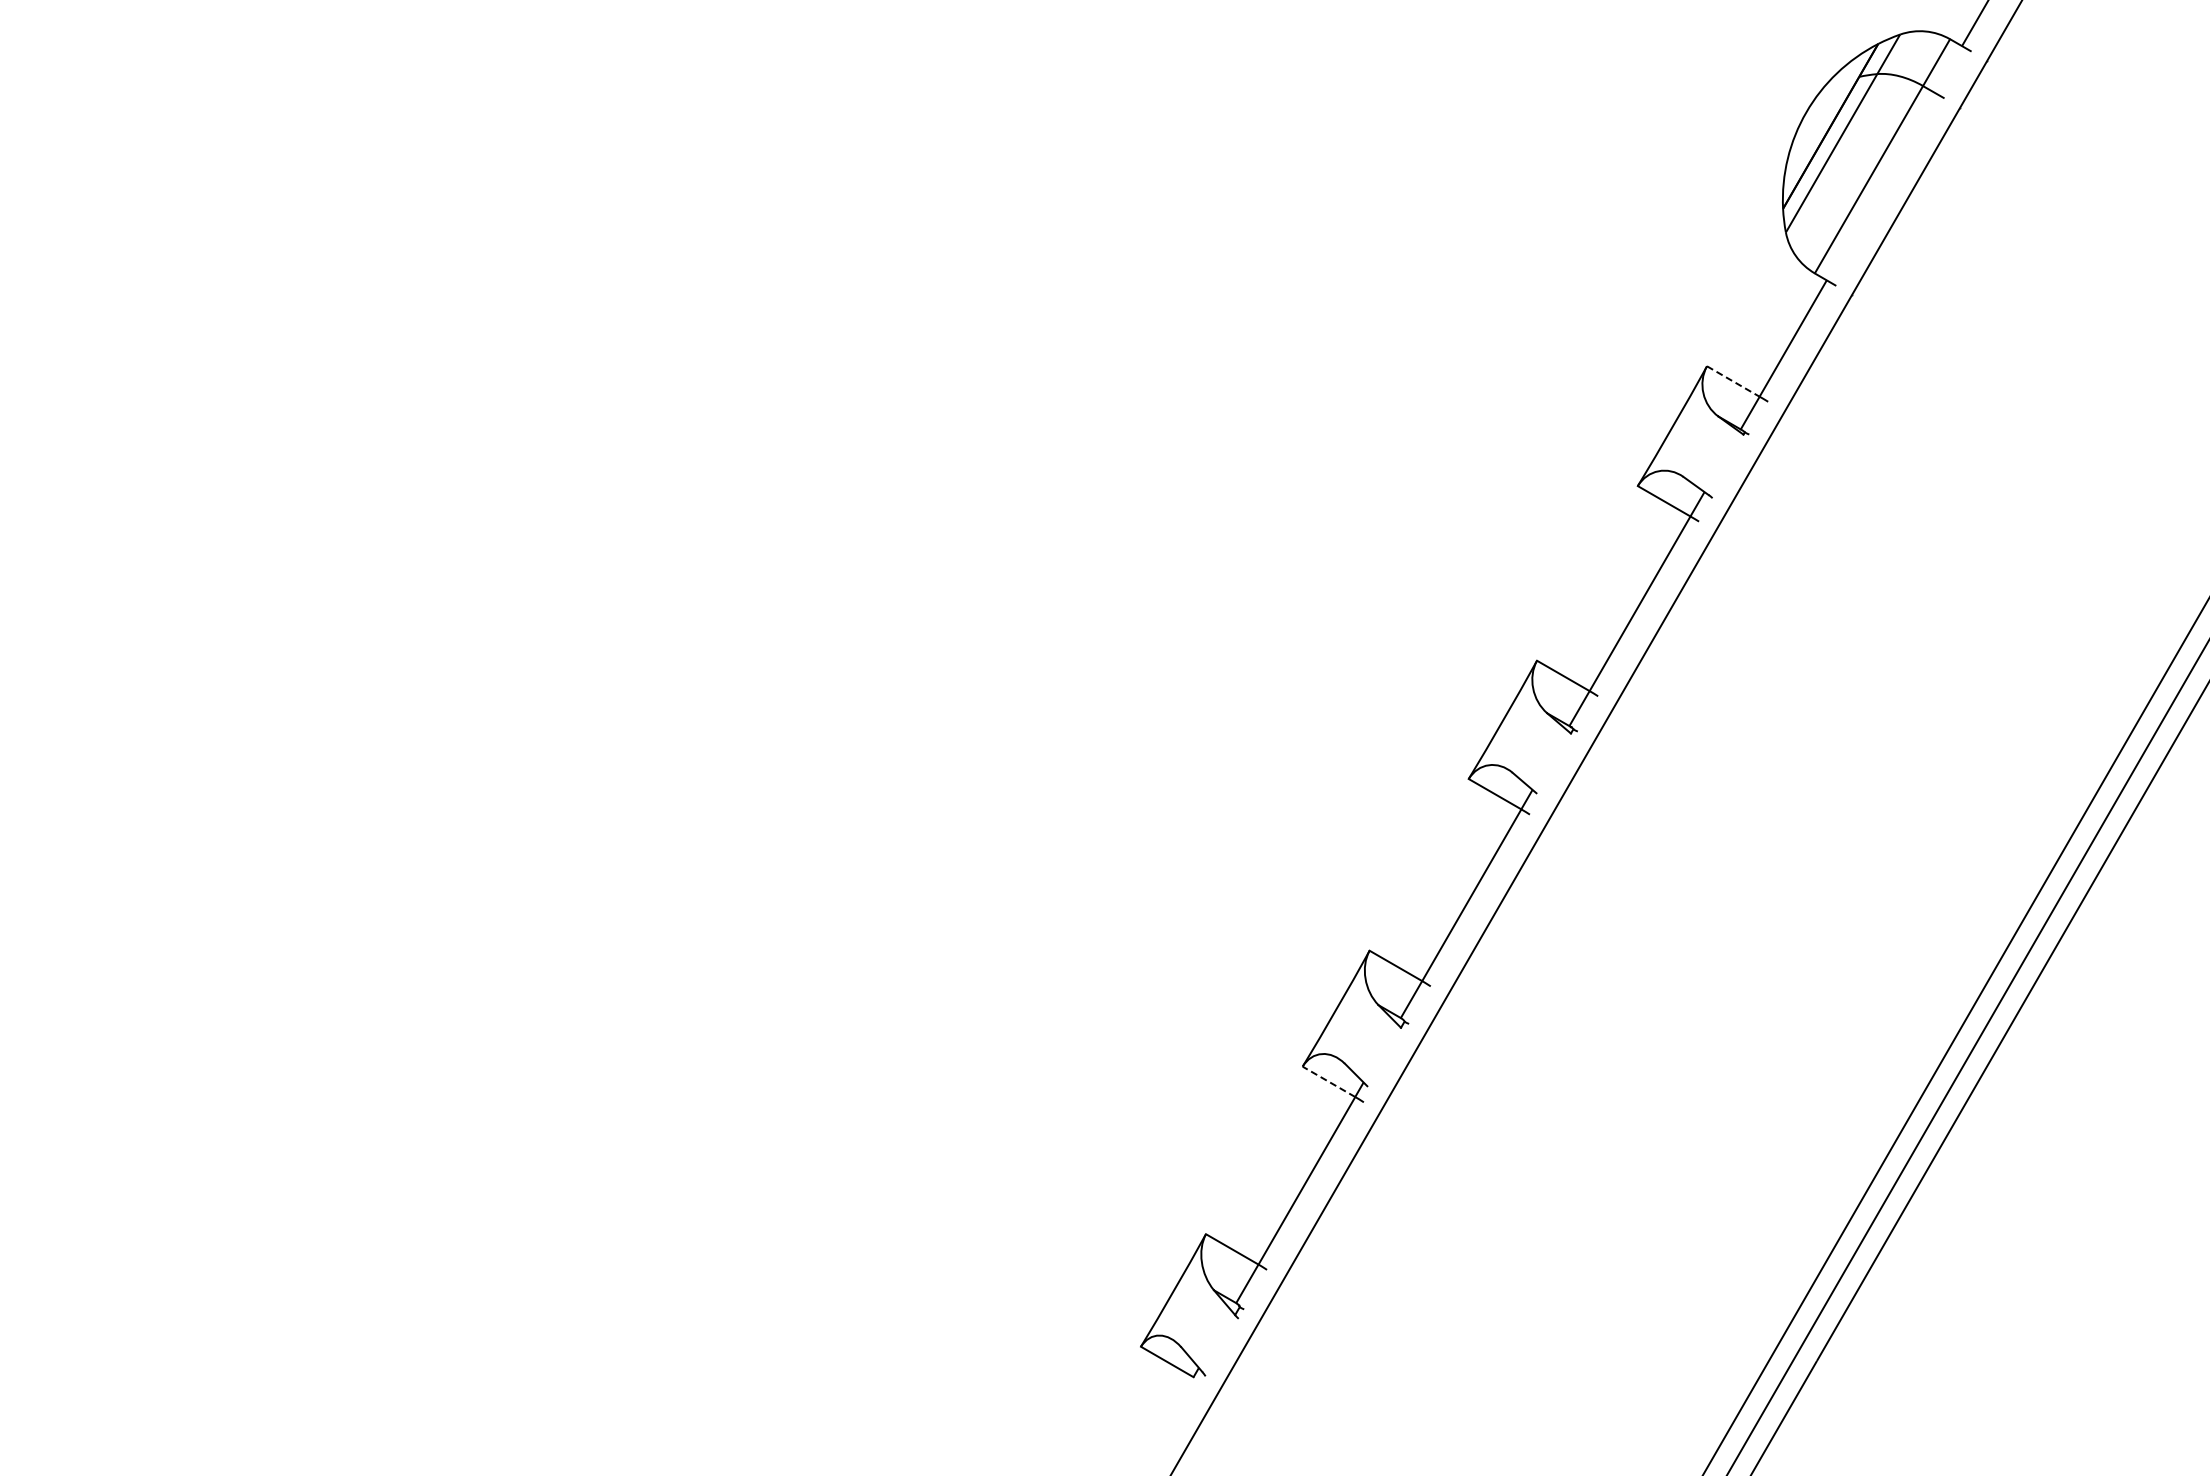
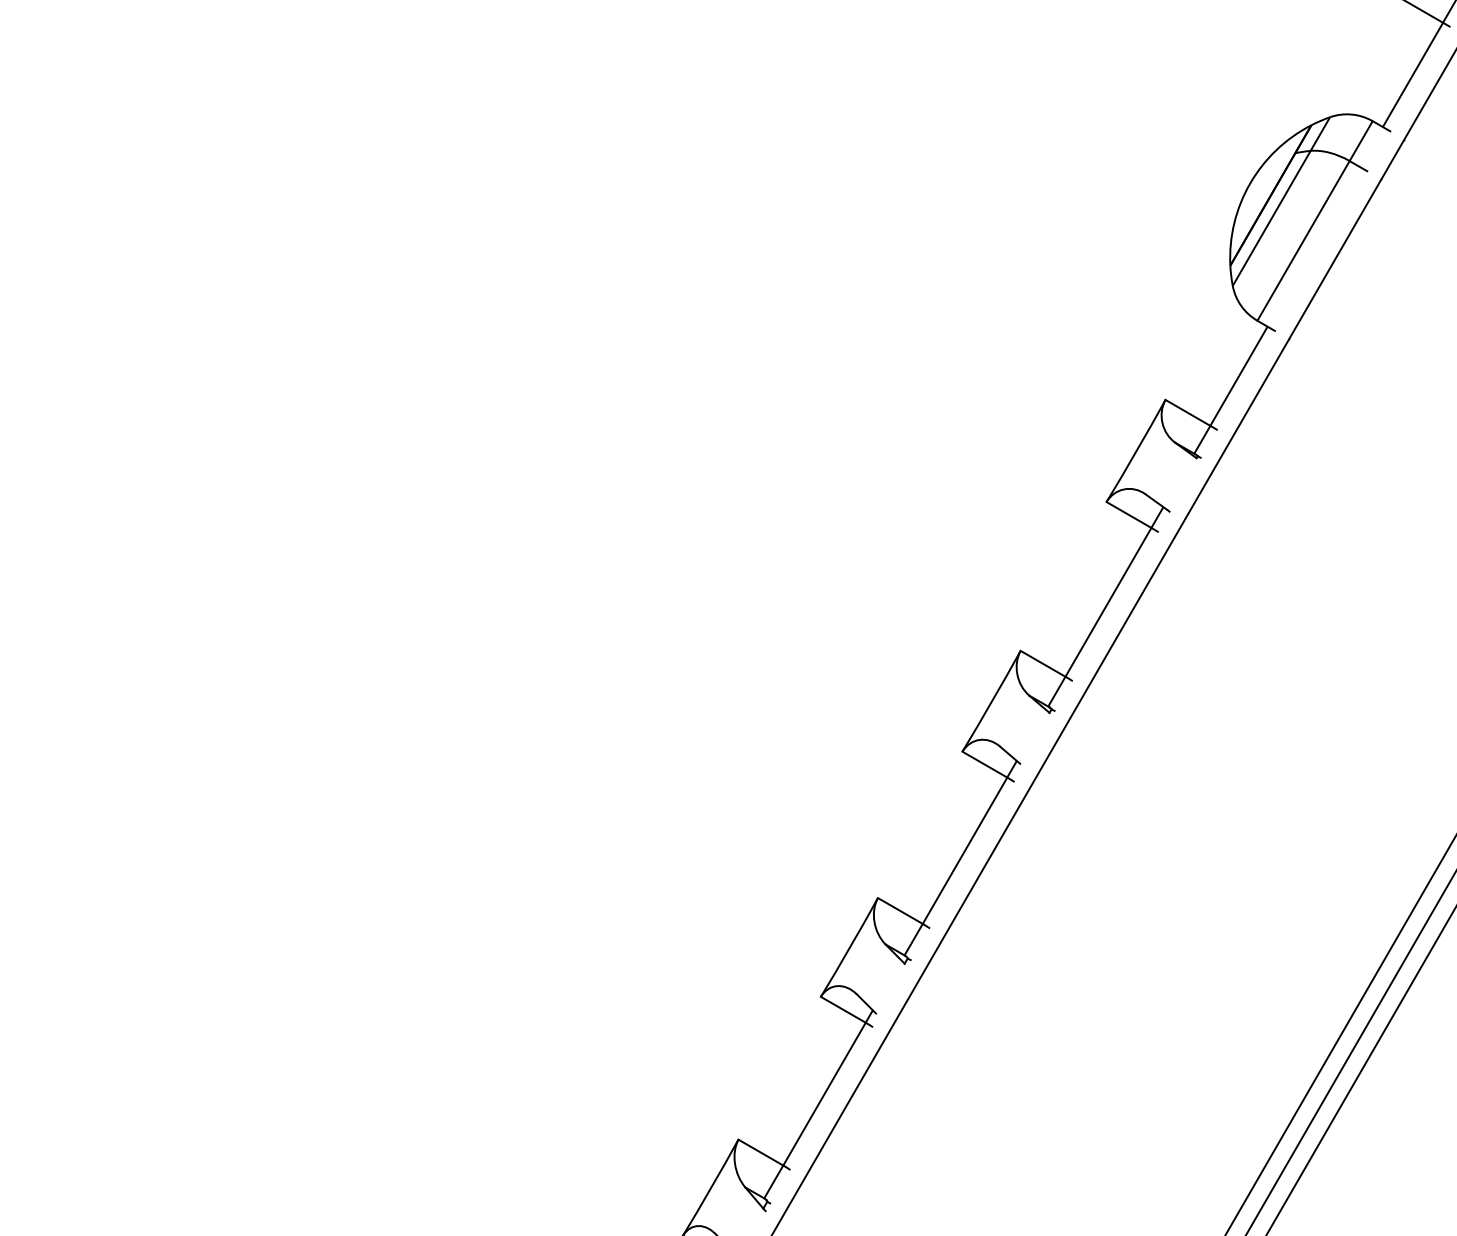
line: (1733, 381) -> (1188, 412), dashed -> solid
line: (1328, 1081) -> (842, 1009), dashed -> solid

